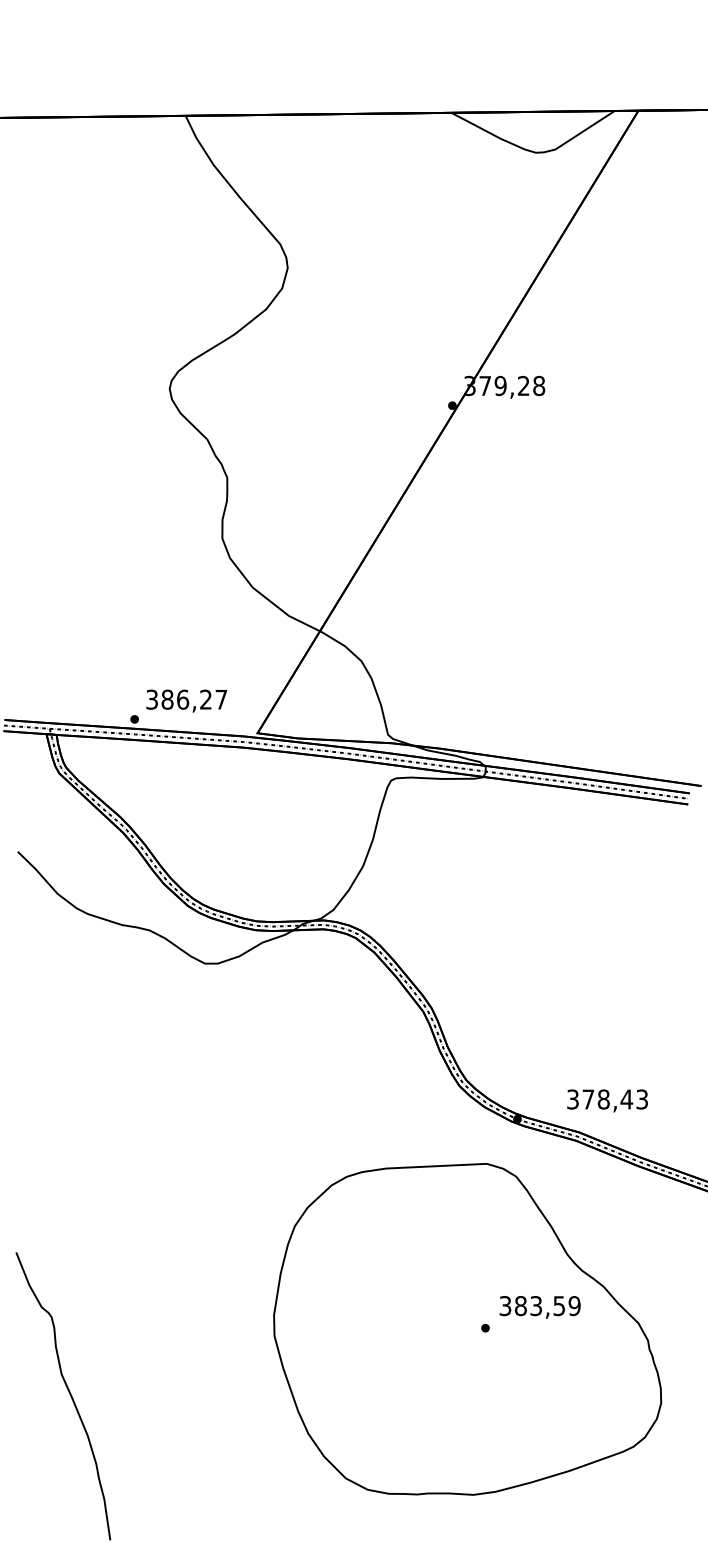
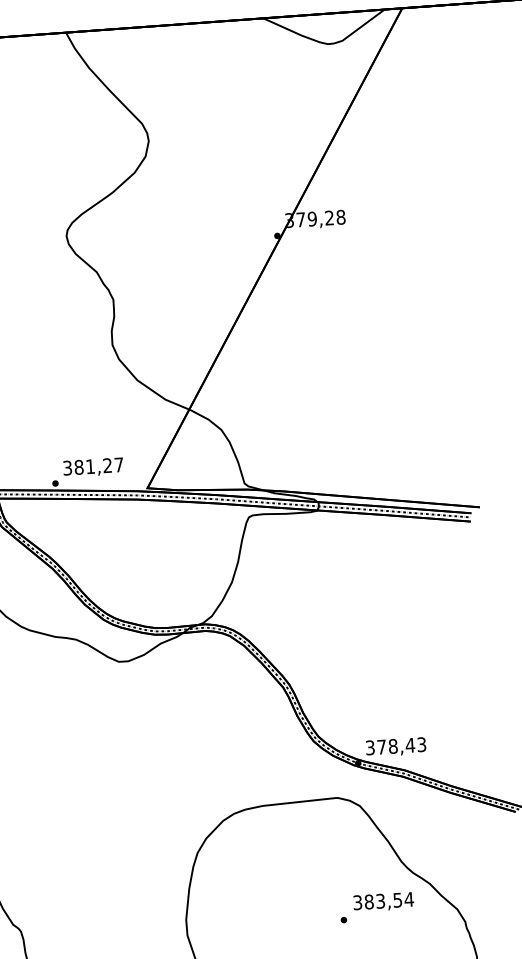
text: (183, 699) -> (90, 466), 386,27 -> 381,27
text: (607, 1100) -> (396, 747), moved
text: (574, 1306) -> (409, 899), 383,59 -> 383,54

